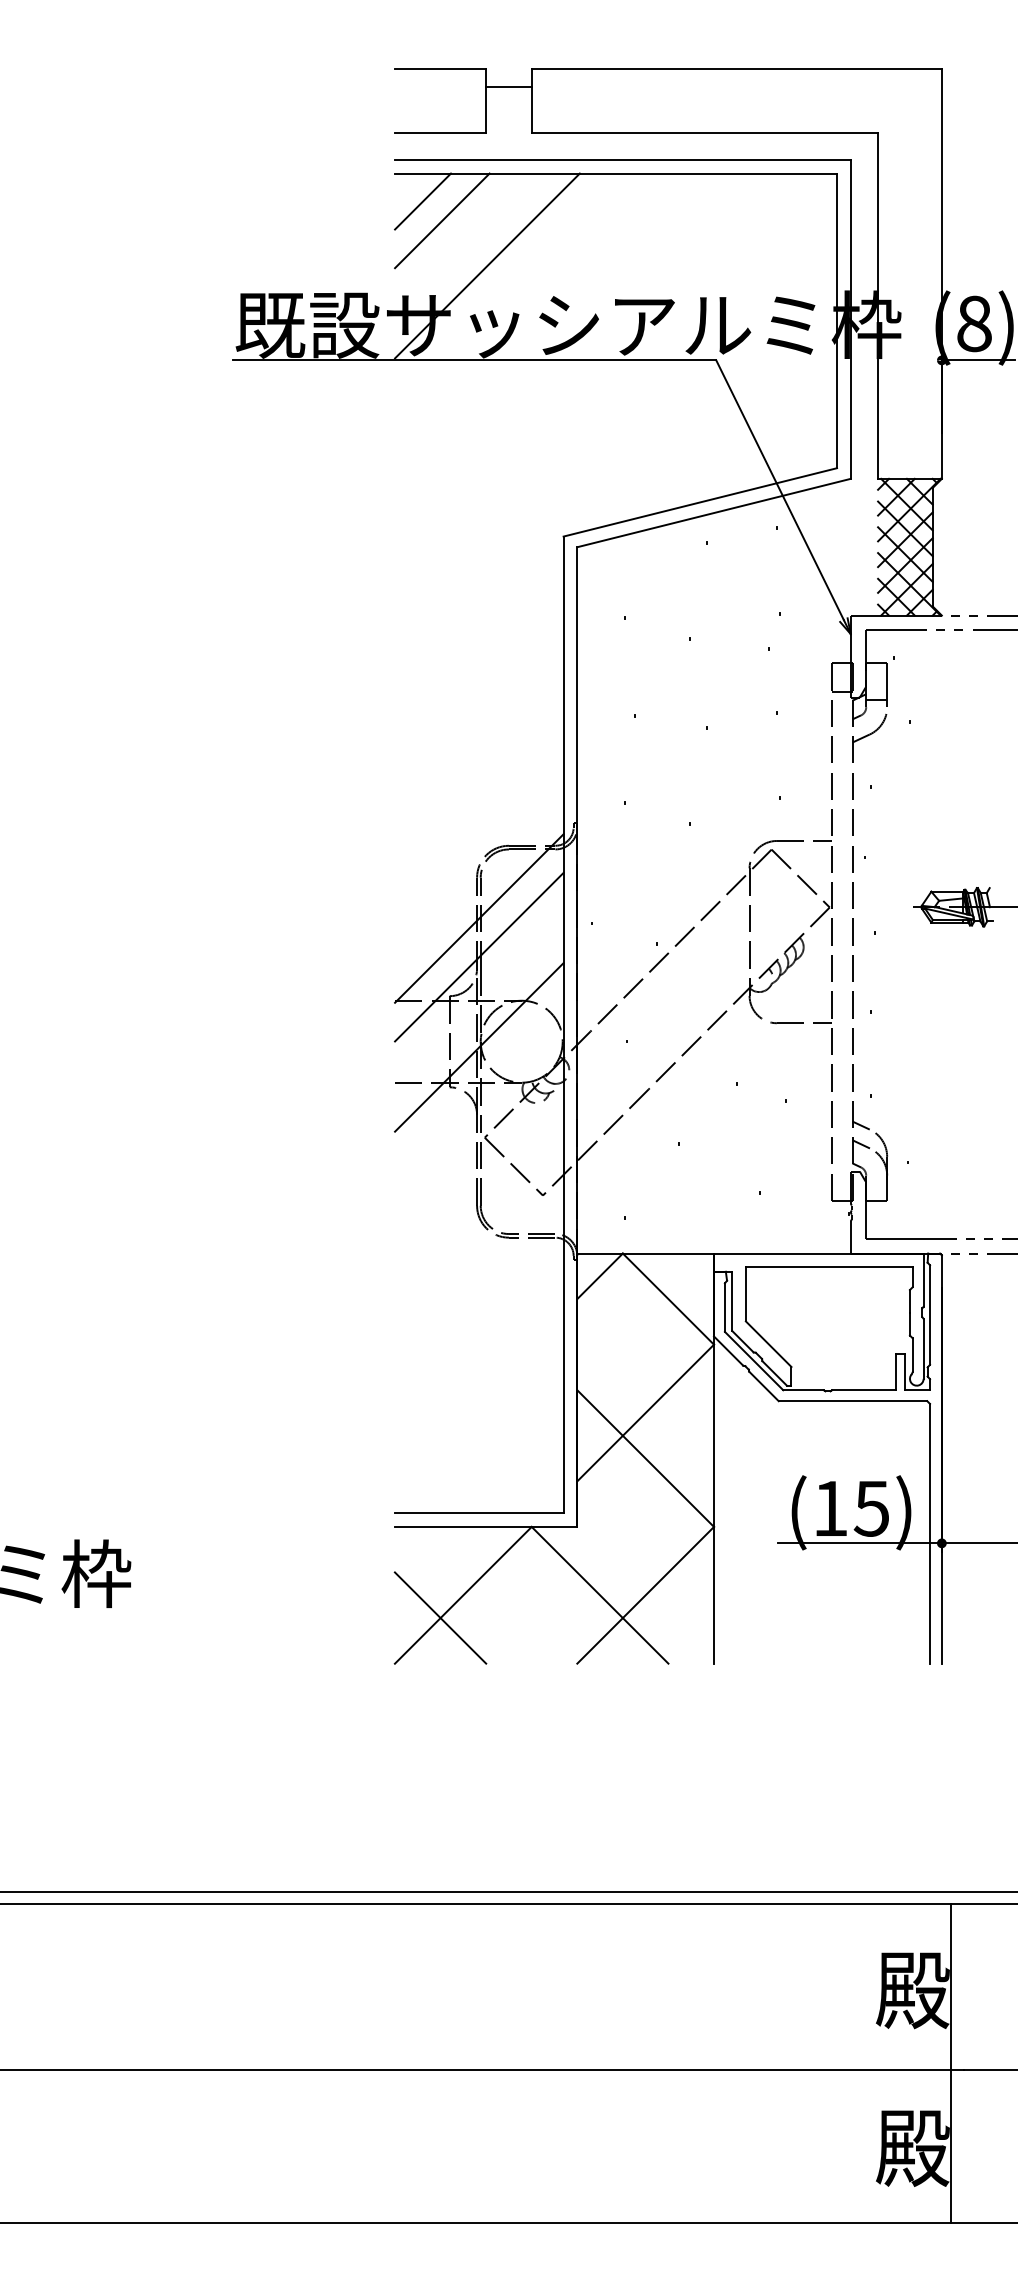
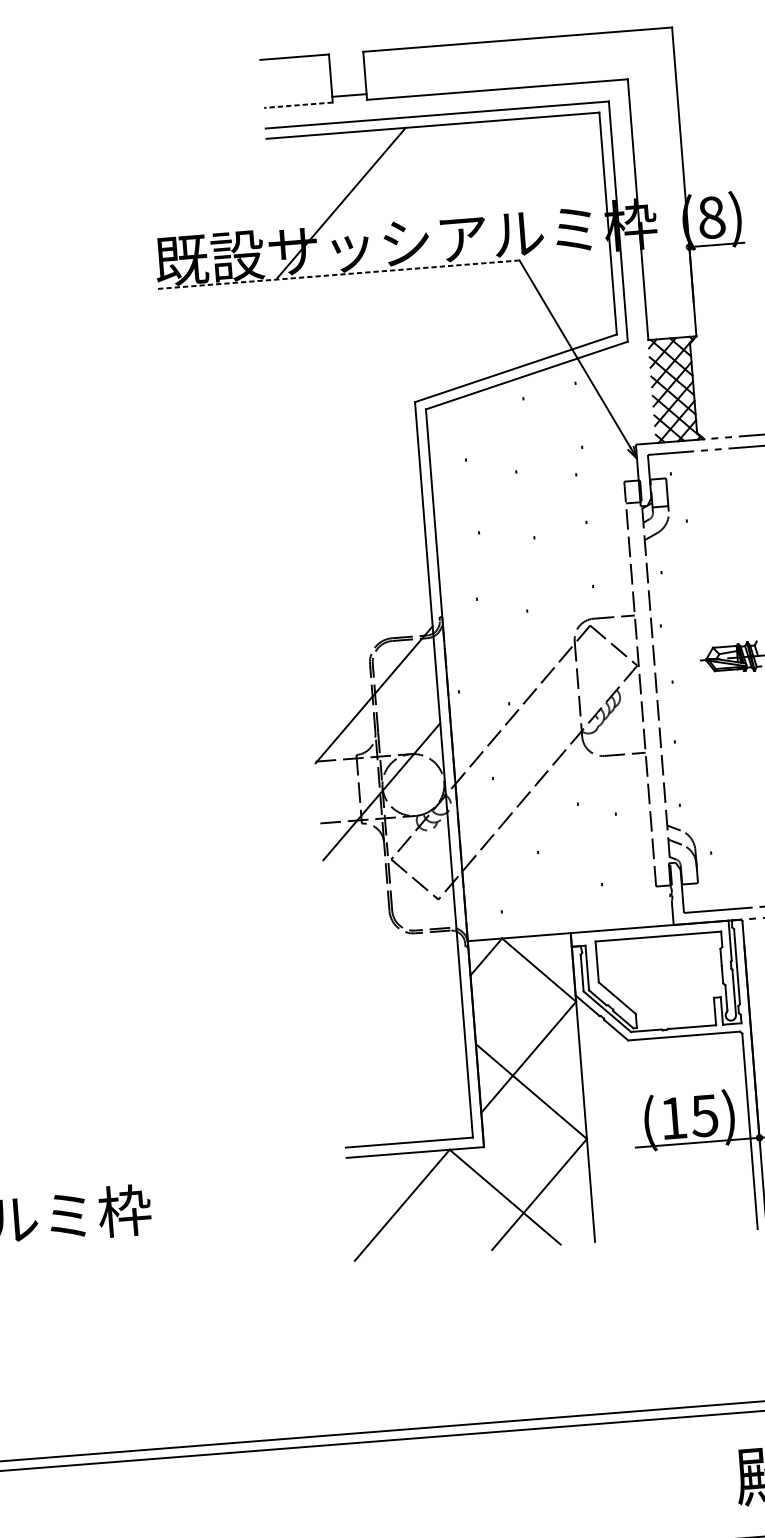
line: (508, 86) -> (349, 95), moved
line: (440, 132) -> (298, 105), solid -> dashed
line: (422, 201) -> (288, 158), removed
line: (442, 220) -> (305, 171), removed
line: (474, 360) -> (337, 274), solid -> dashed
line: (479, 956) -> (376, 723), removed
line: (440, 1617) -> (386, 1223), removed

